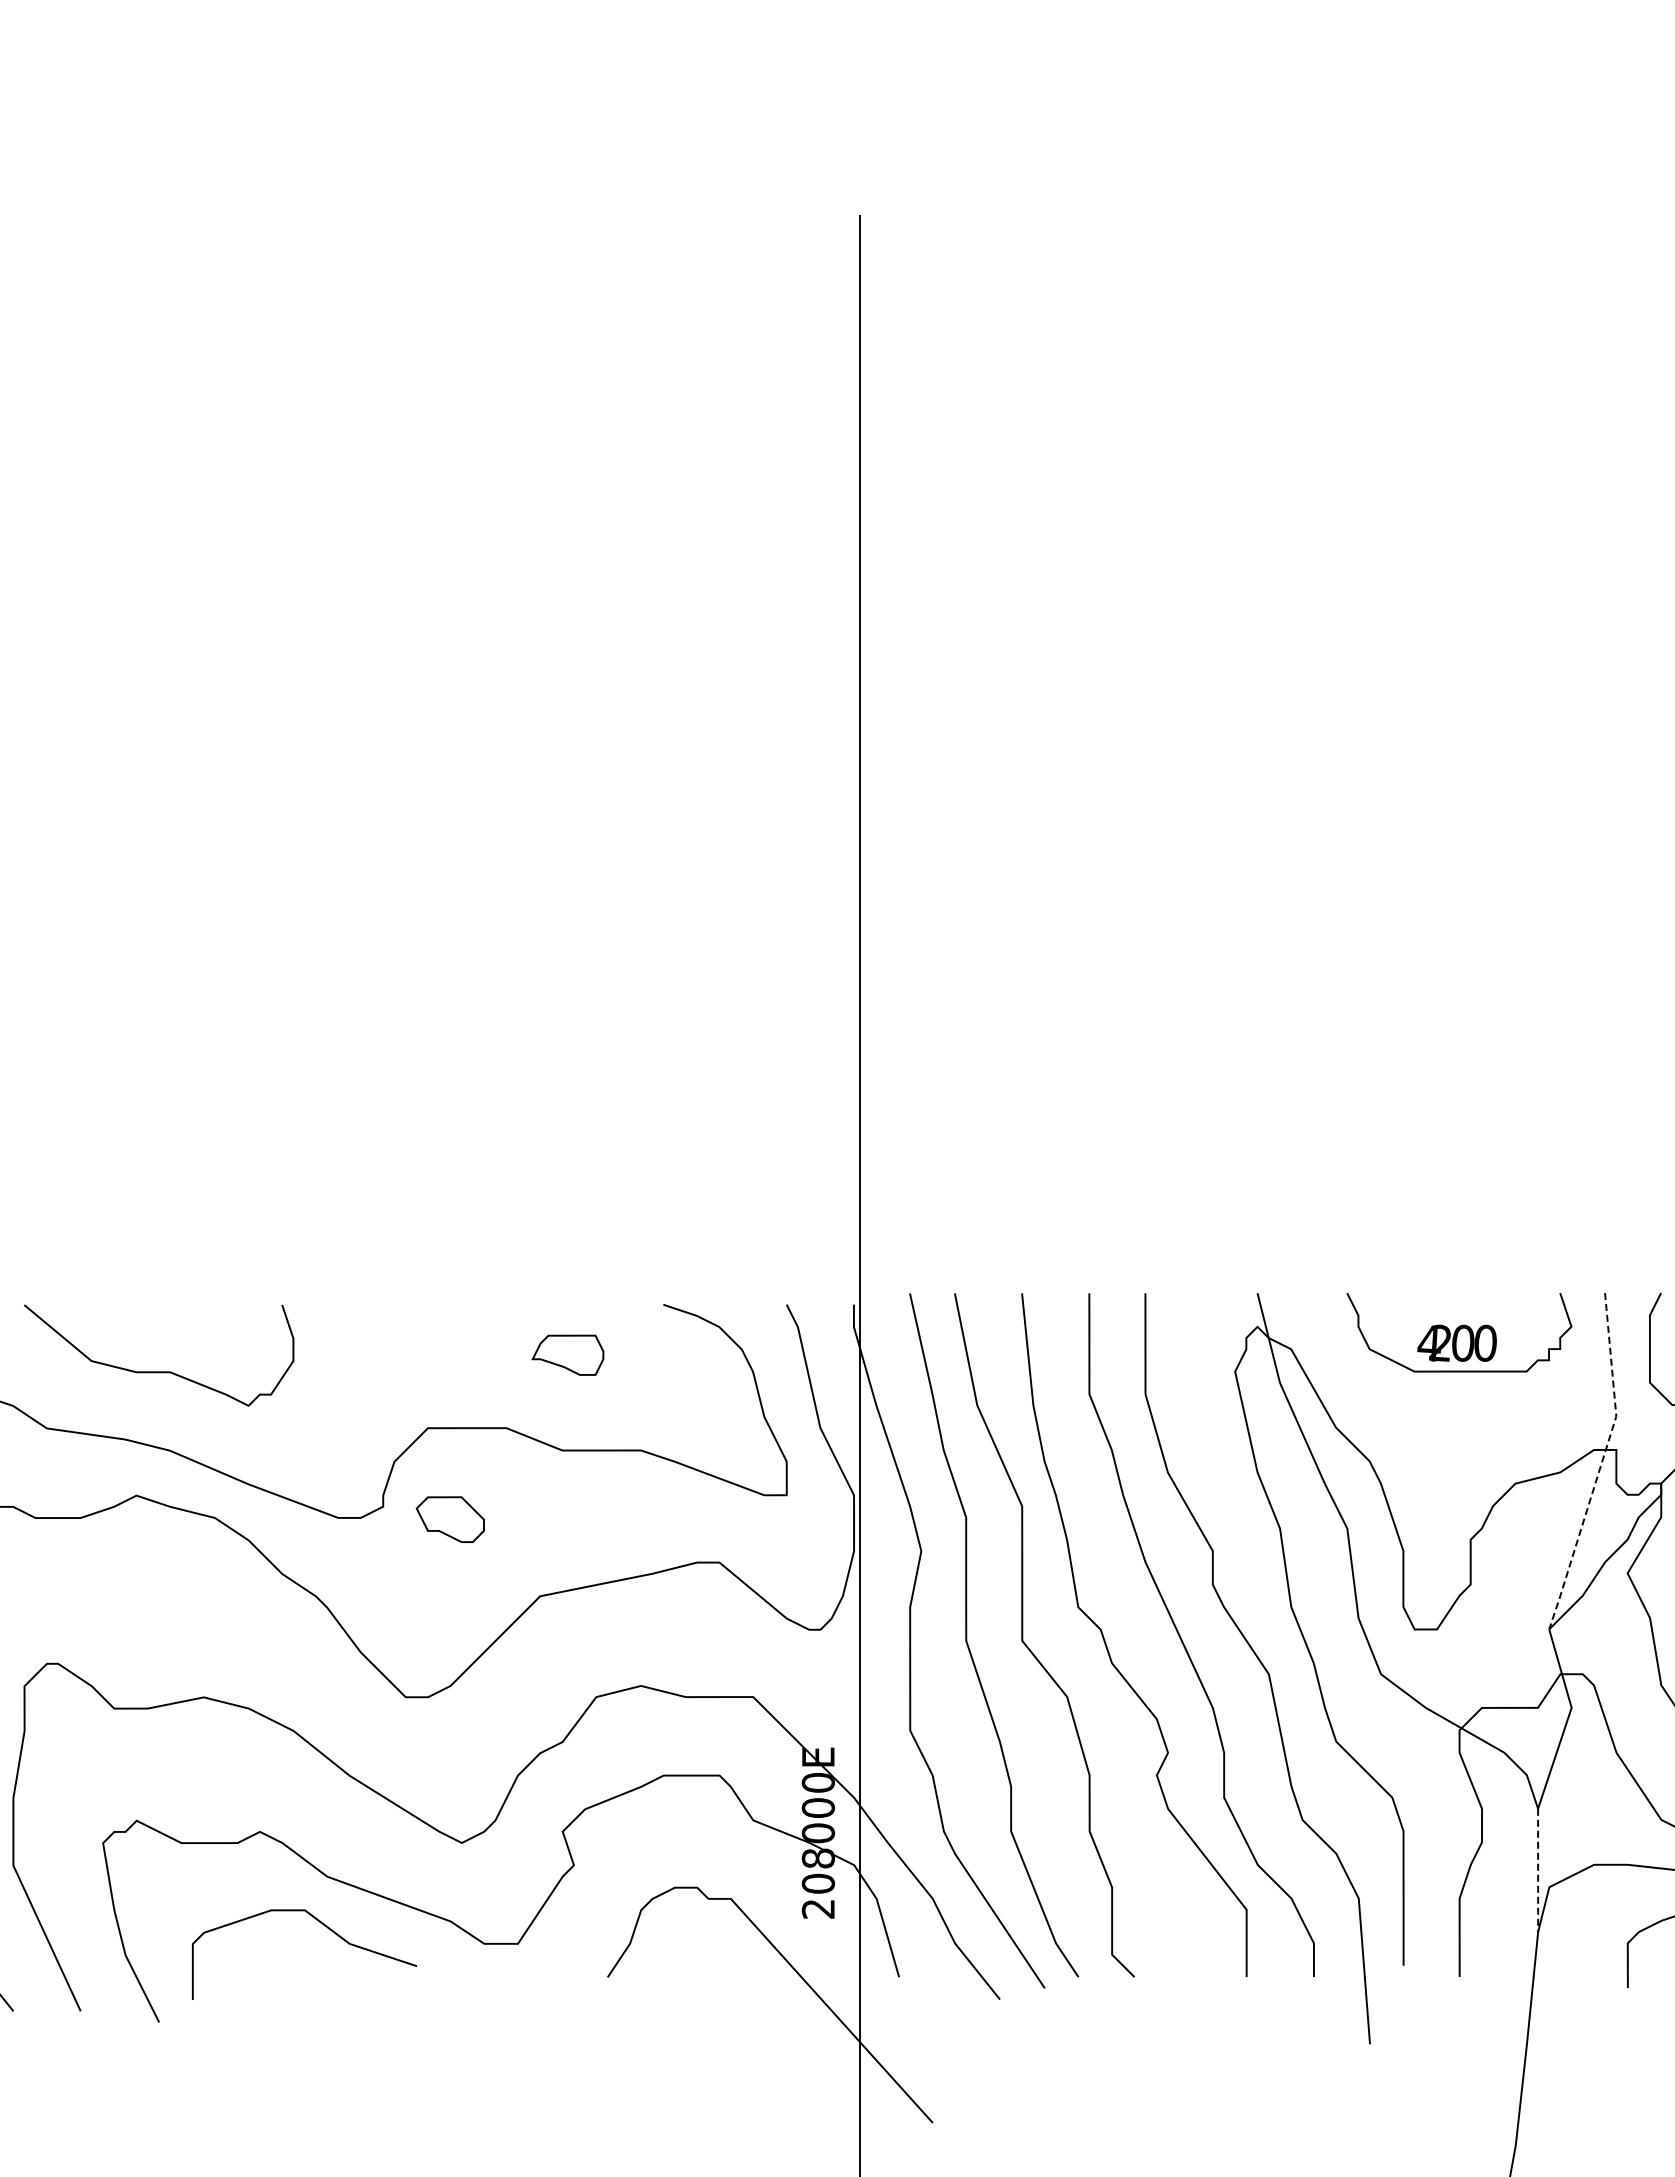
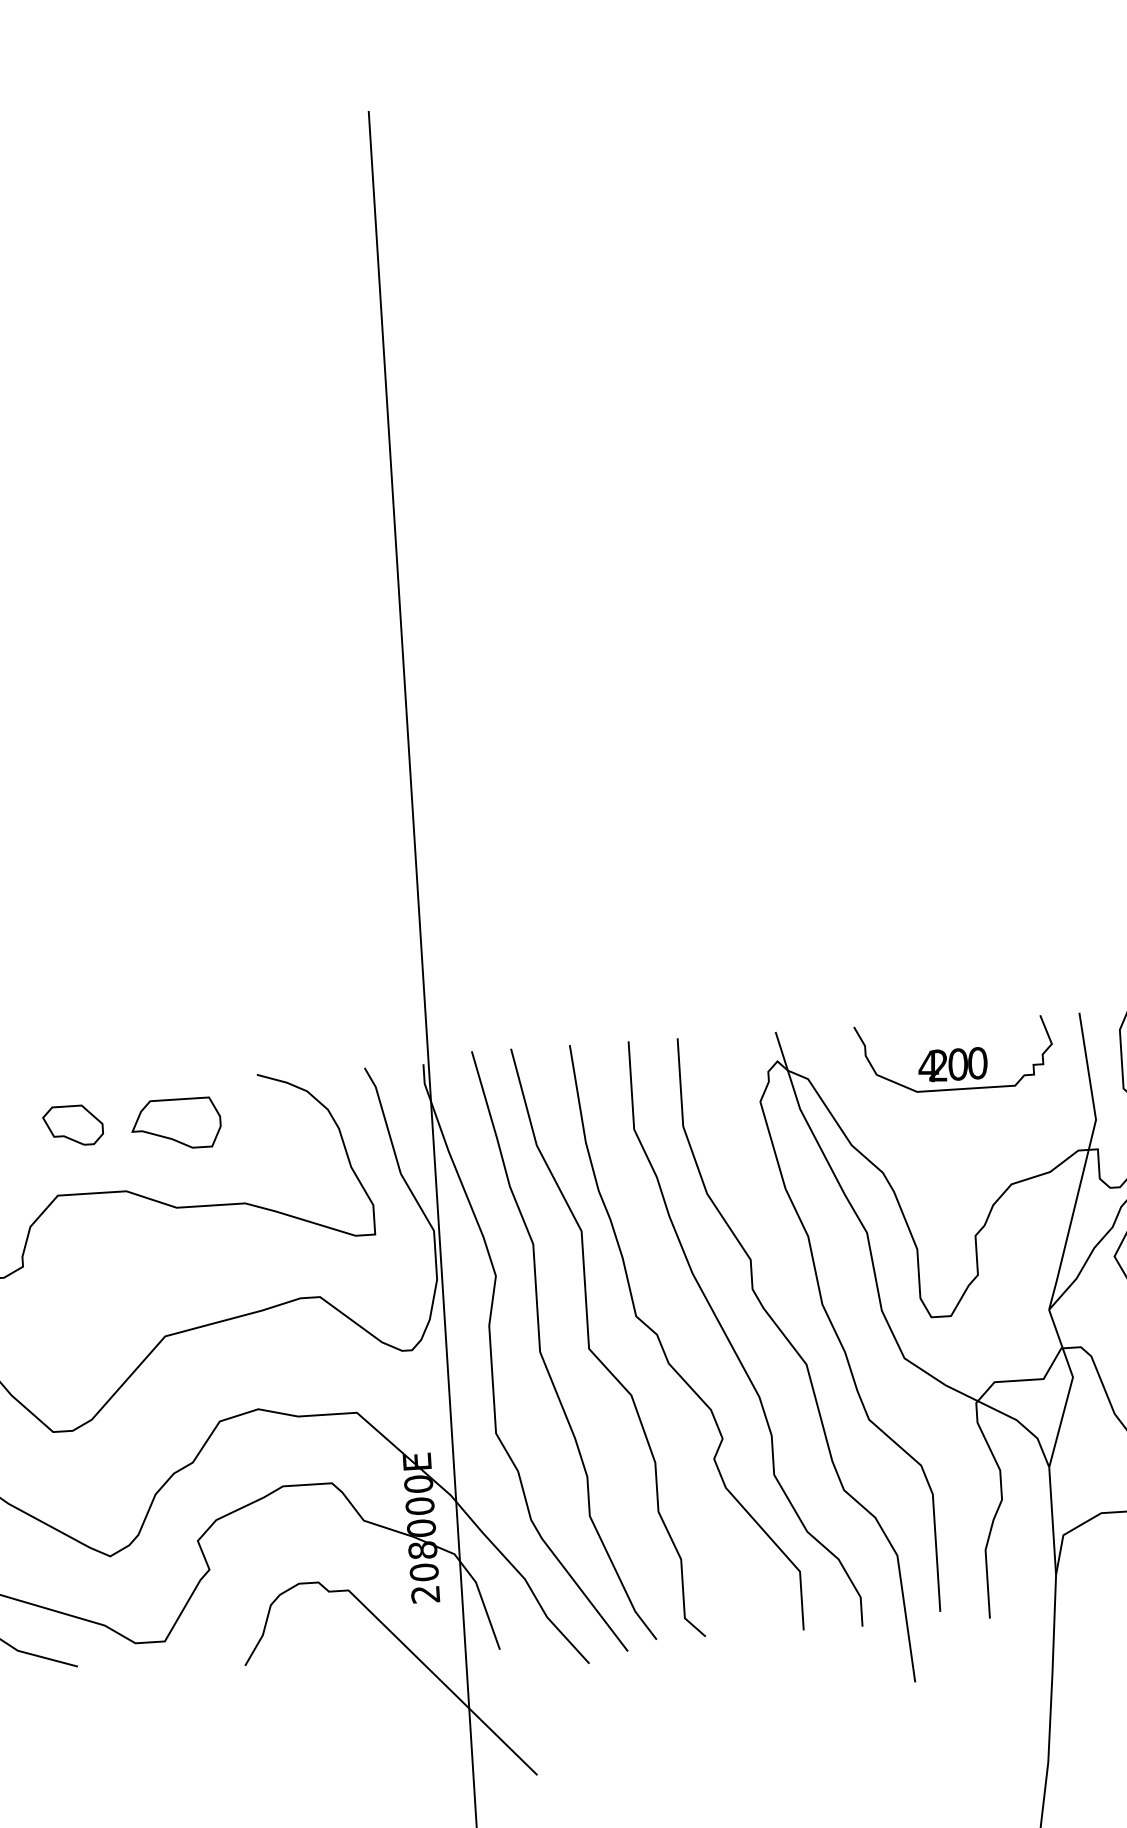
part: (567, 1355) -> (175, 1124), size x1.43
line: (1601, 1464) -> (1085, 1162), dashed -> solid
part: (449, 1519) -> (72, 1125), moved
line: (1538, 1870) -> (1052, 1521), dashed -> solid

